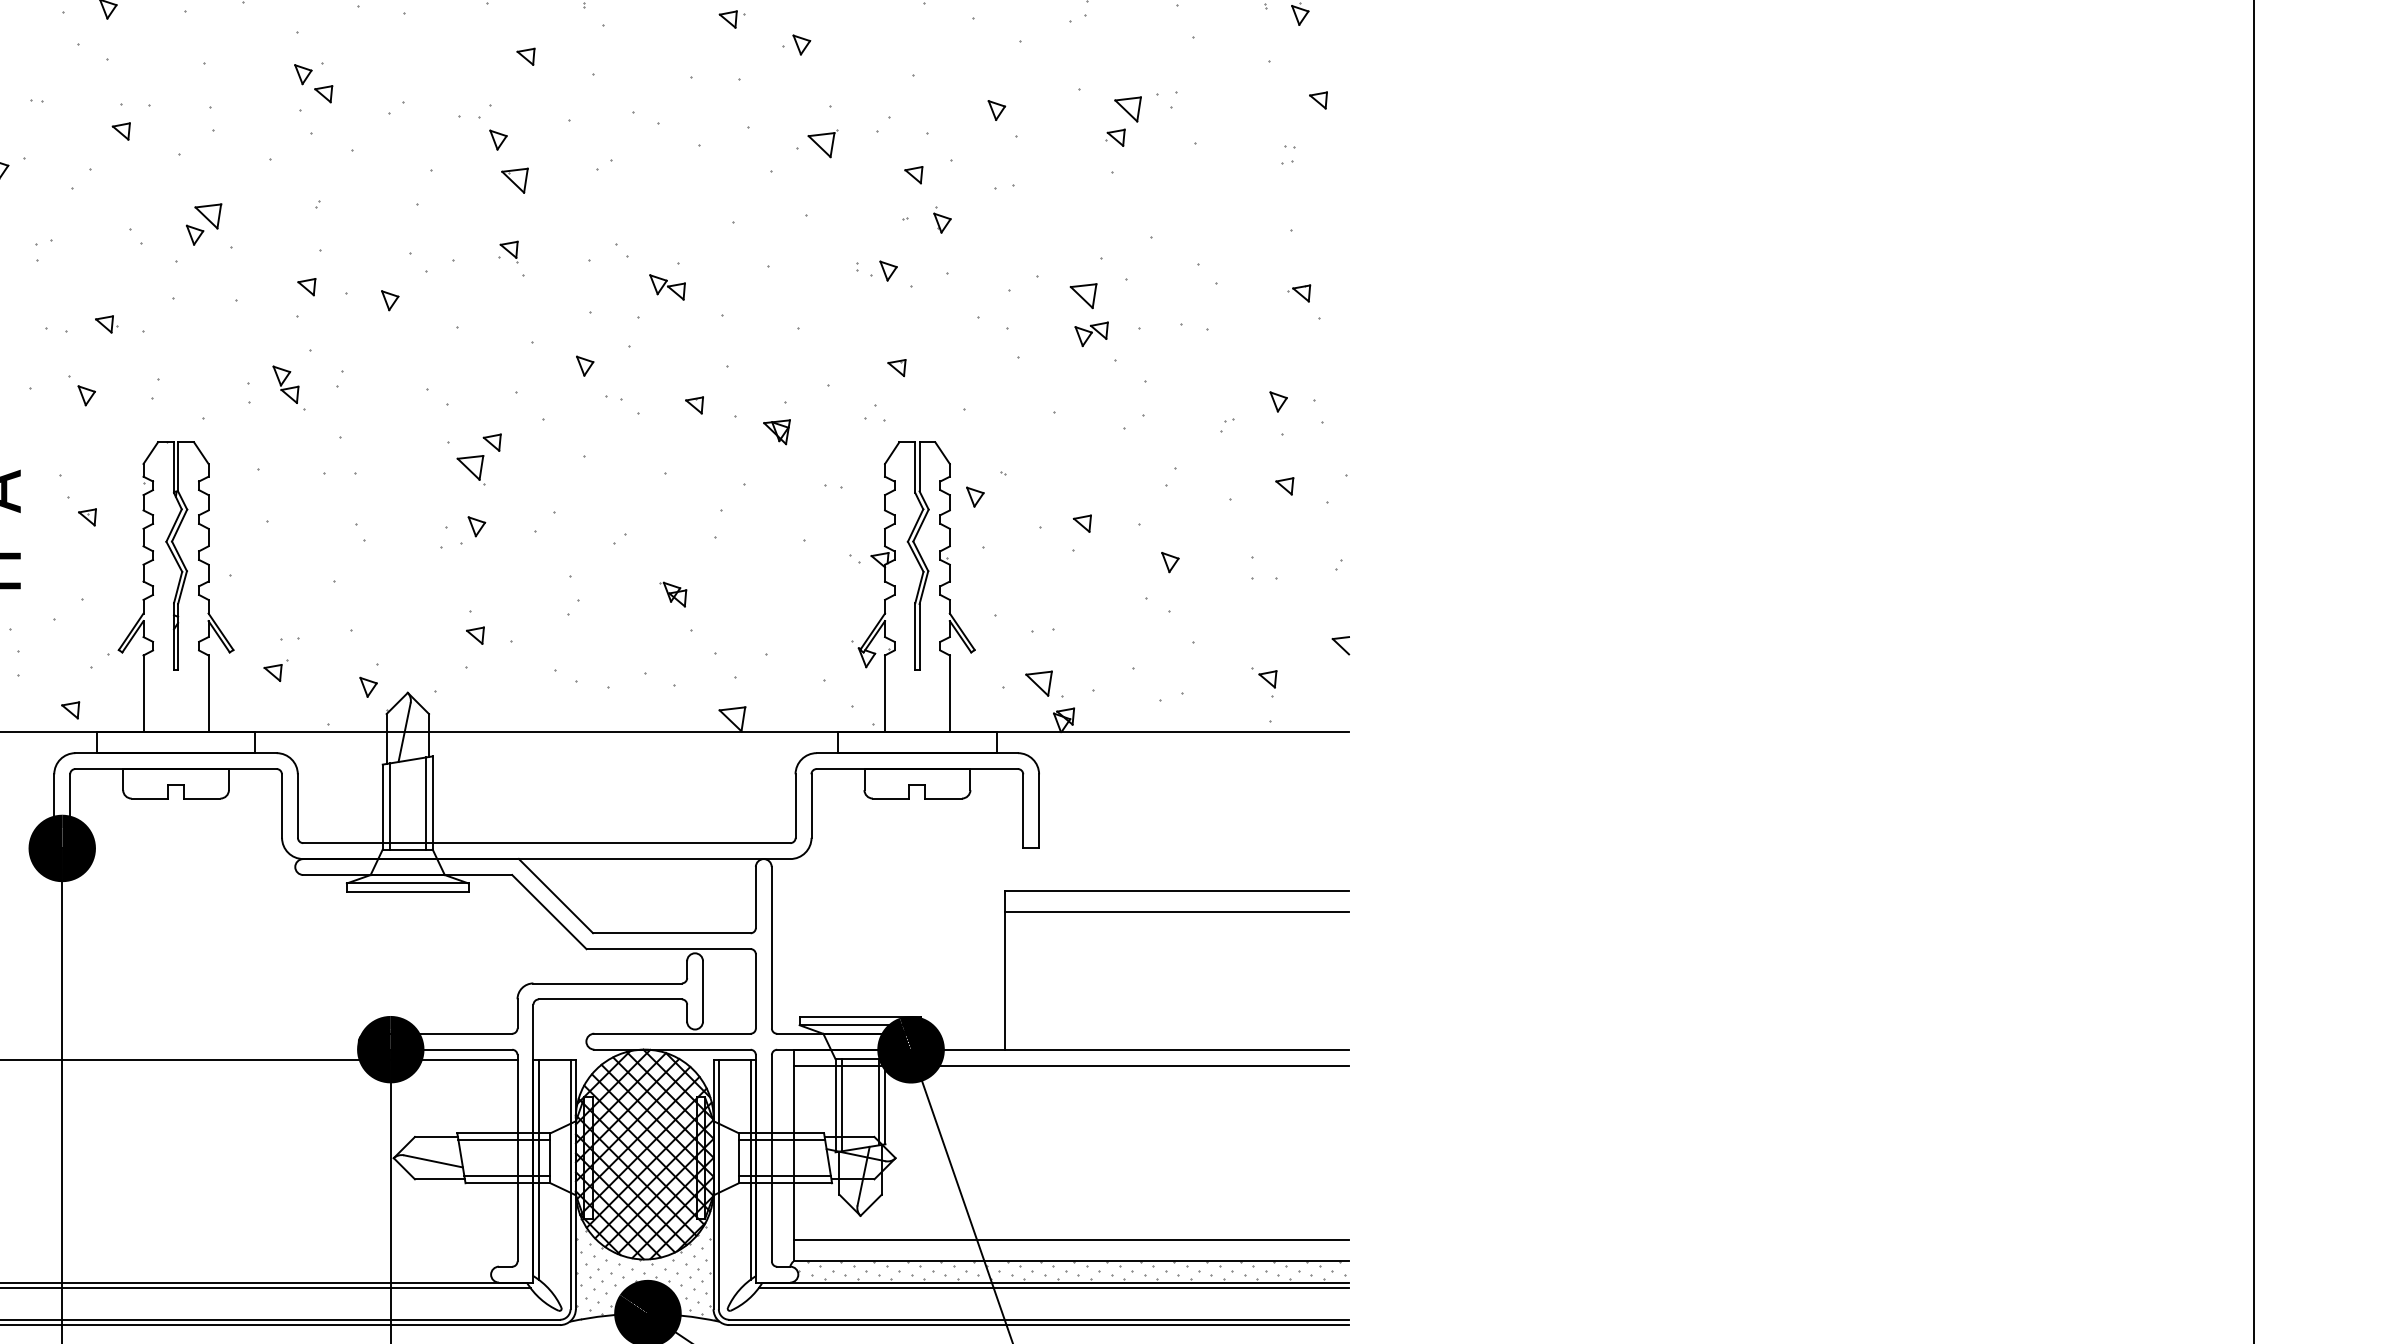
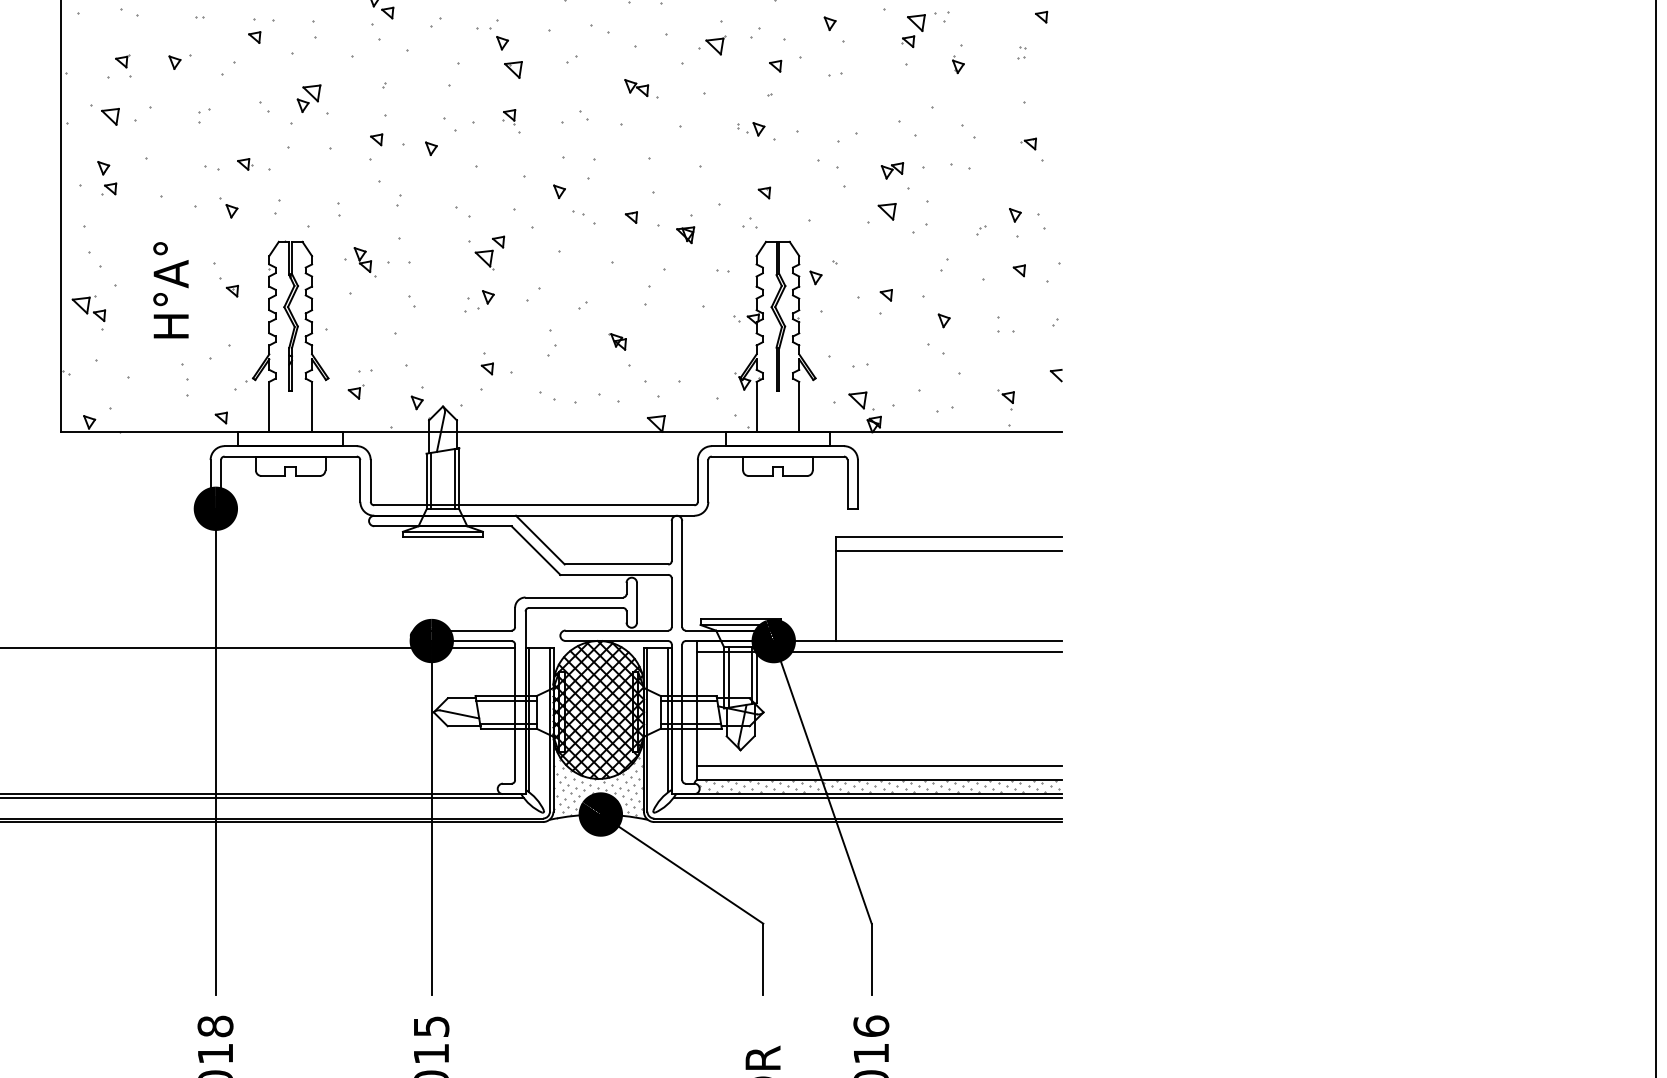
part: (942, 219) -> (958, 64), moved
part: (667, 288) -> (636, 88), moved
part: (1082, 295) -> (886, 211), moved
part: (288, 388) -> (364, 262), moved

